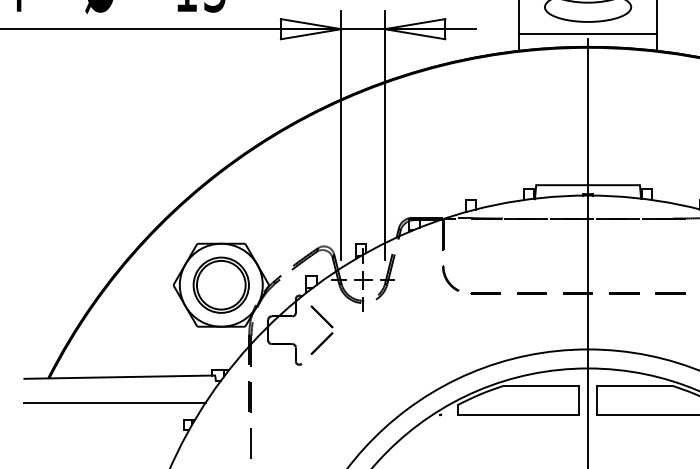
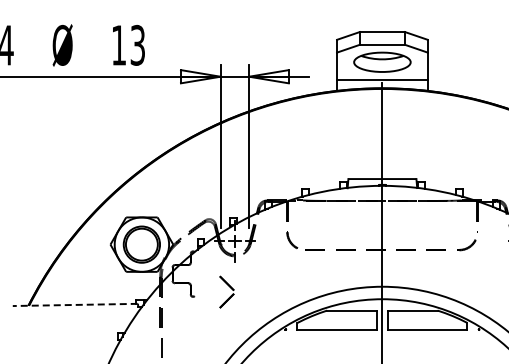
part: (321, 329) -> (226, 291), moved
line: (118, 376) -> (74, 304), solid -> dashed
line: (113, 402) -> (71, 321), removed

